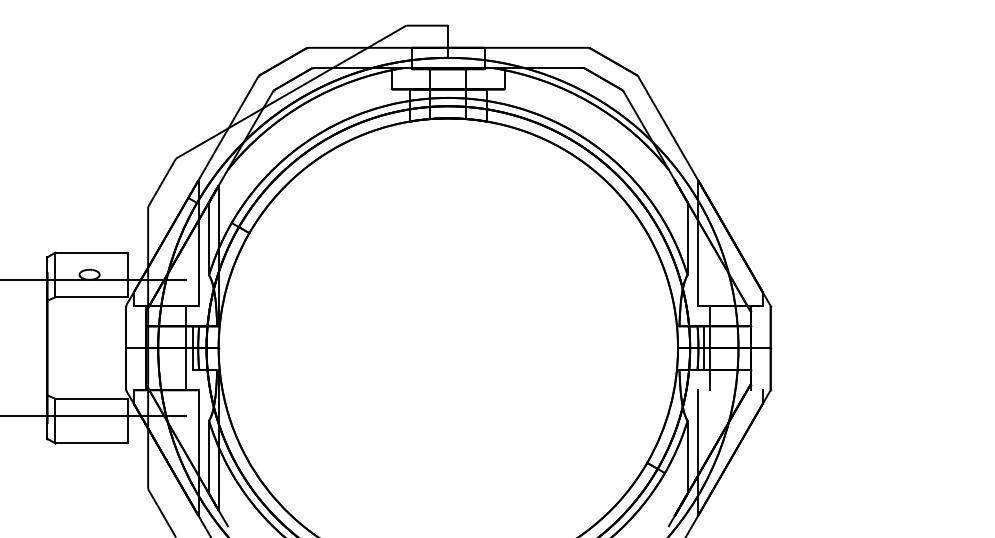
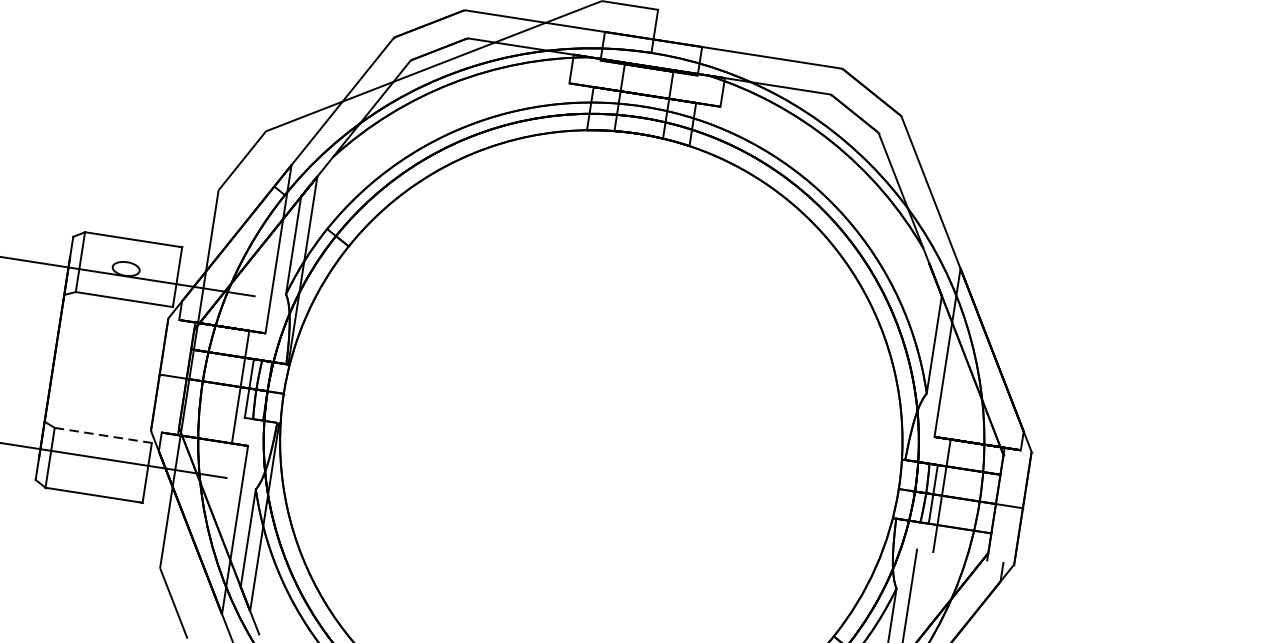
line: (92, 398) -> (104, 435), solid -> dashed

